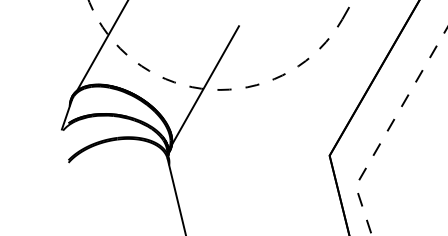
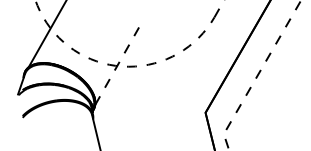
line: (205, 85) -> (118, 63), solid -> dashed

